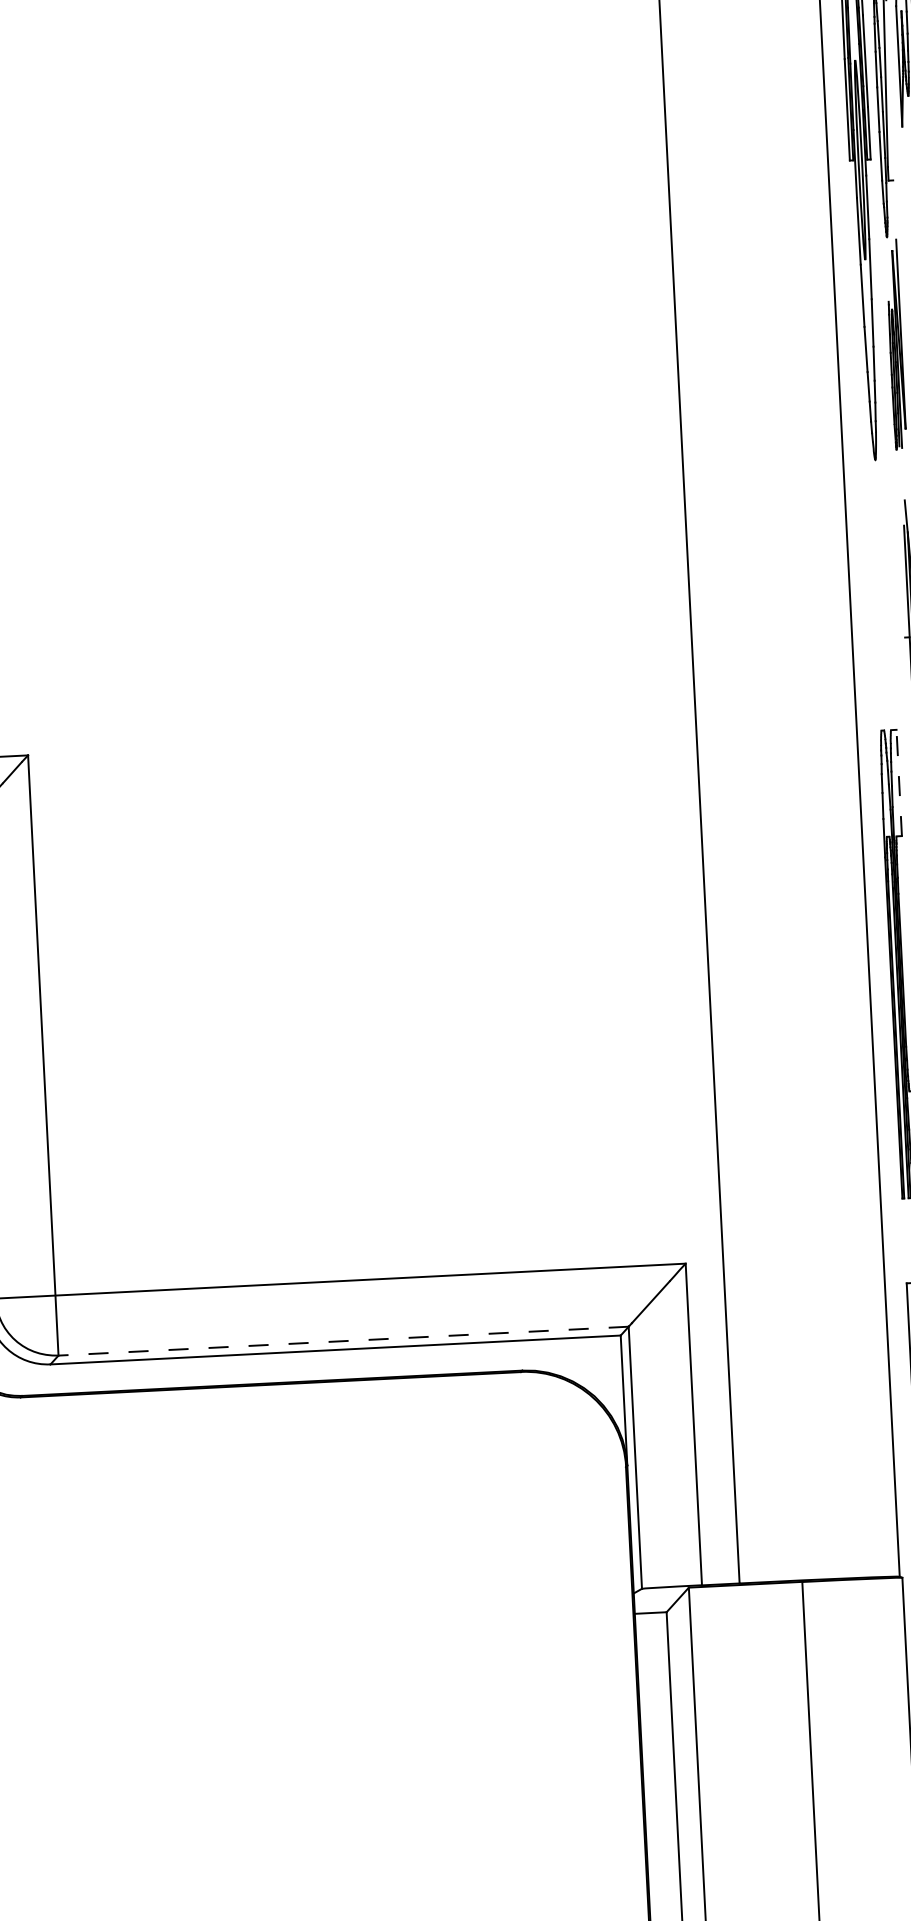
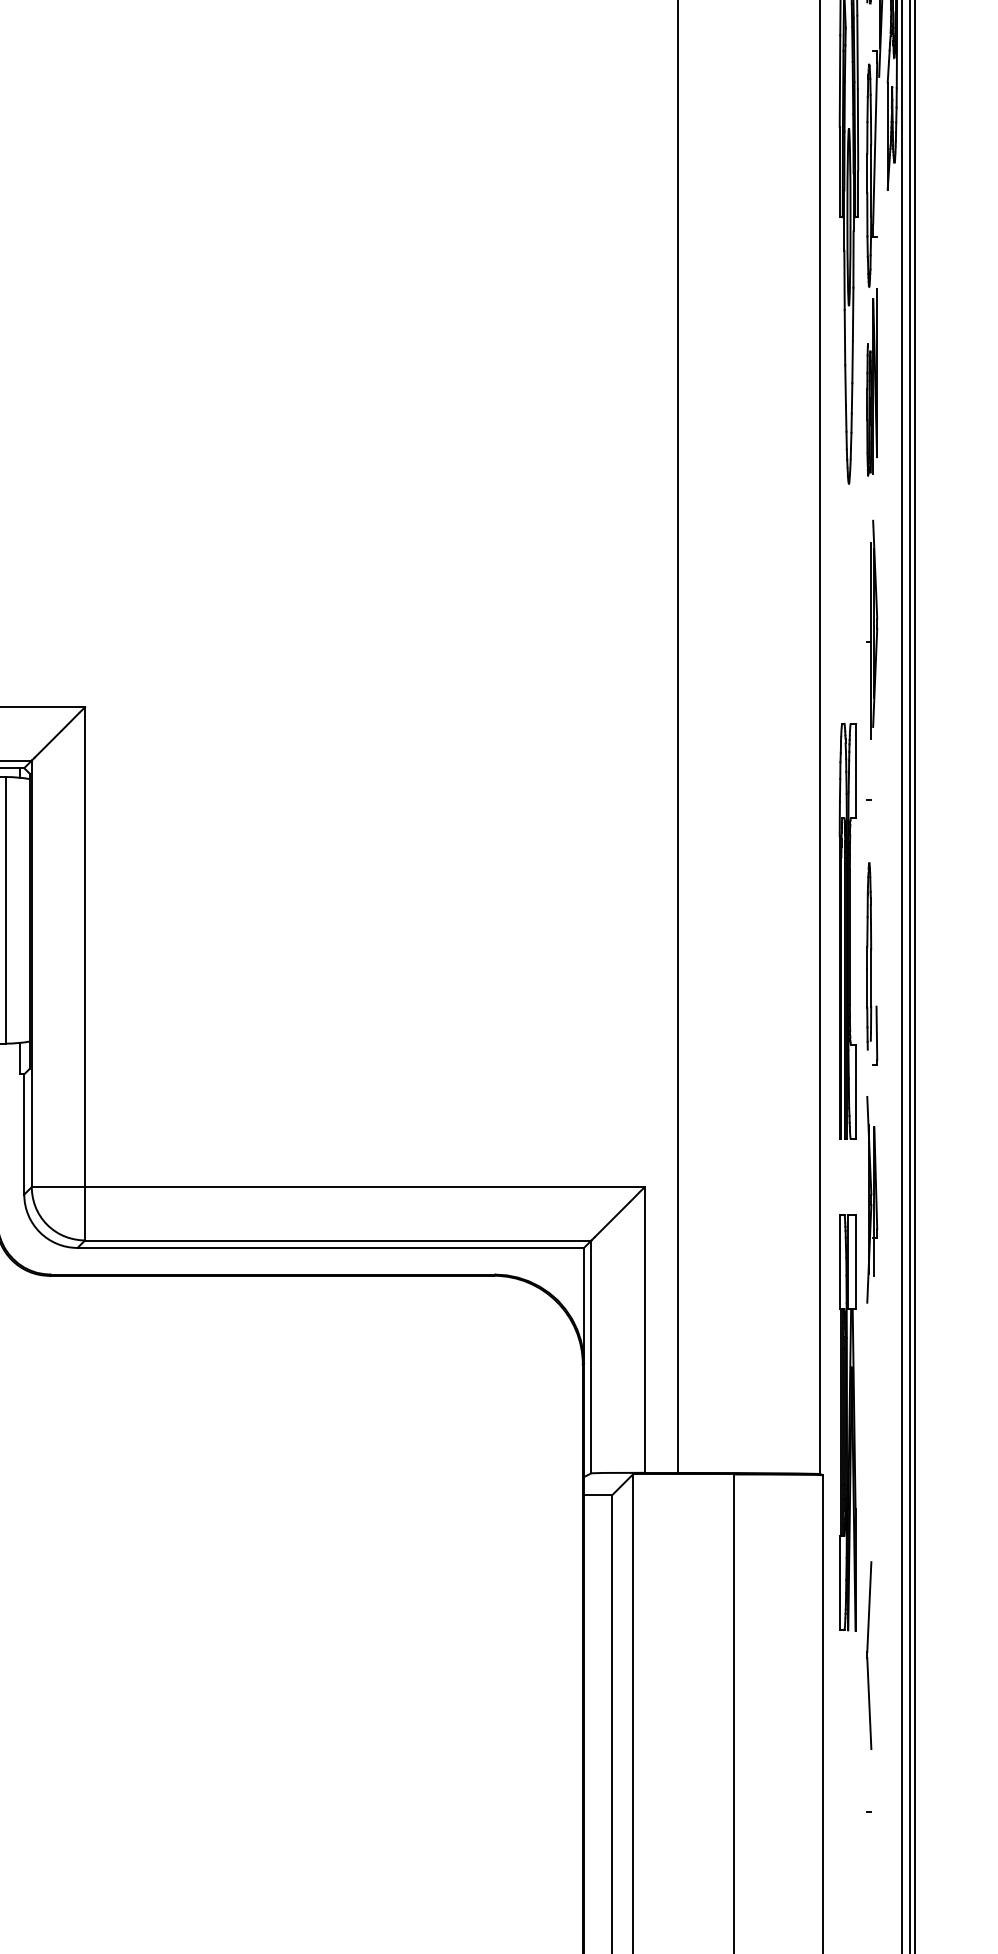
line: (899, 782) -> (855, 770), dashed -> solid
line: (342, 1341) -> (337, 1240), dashed -> solid

